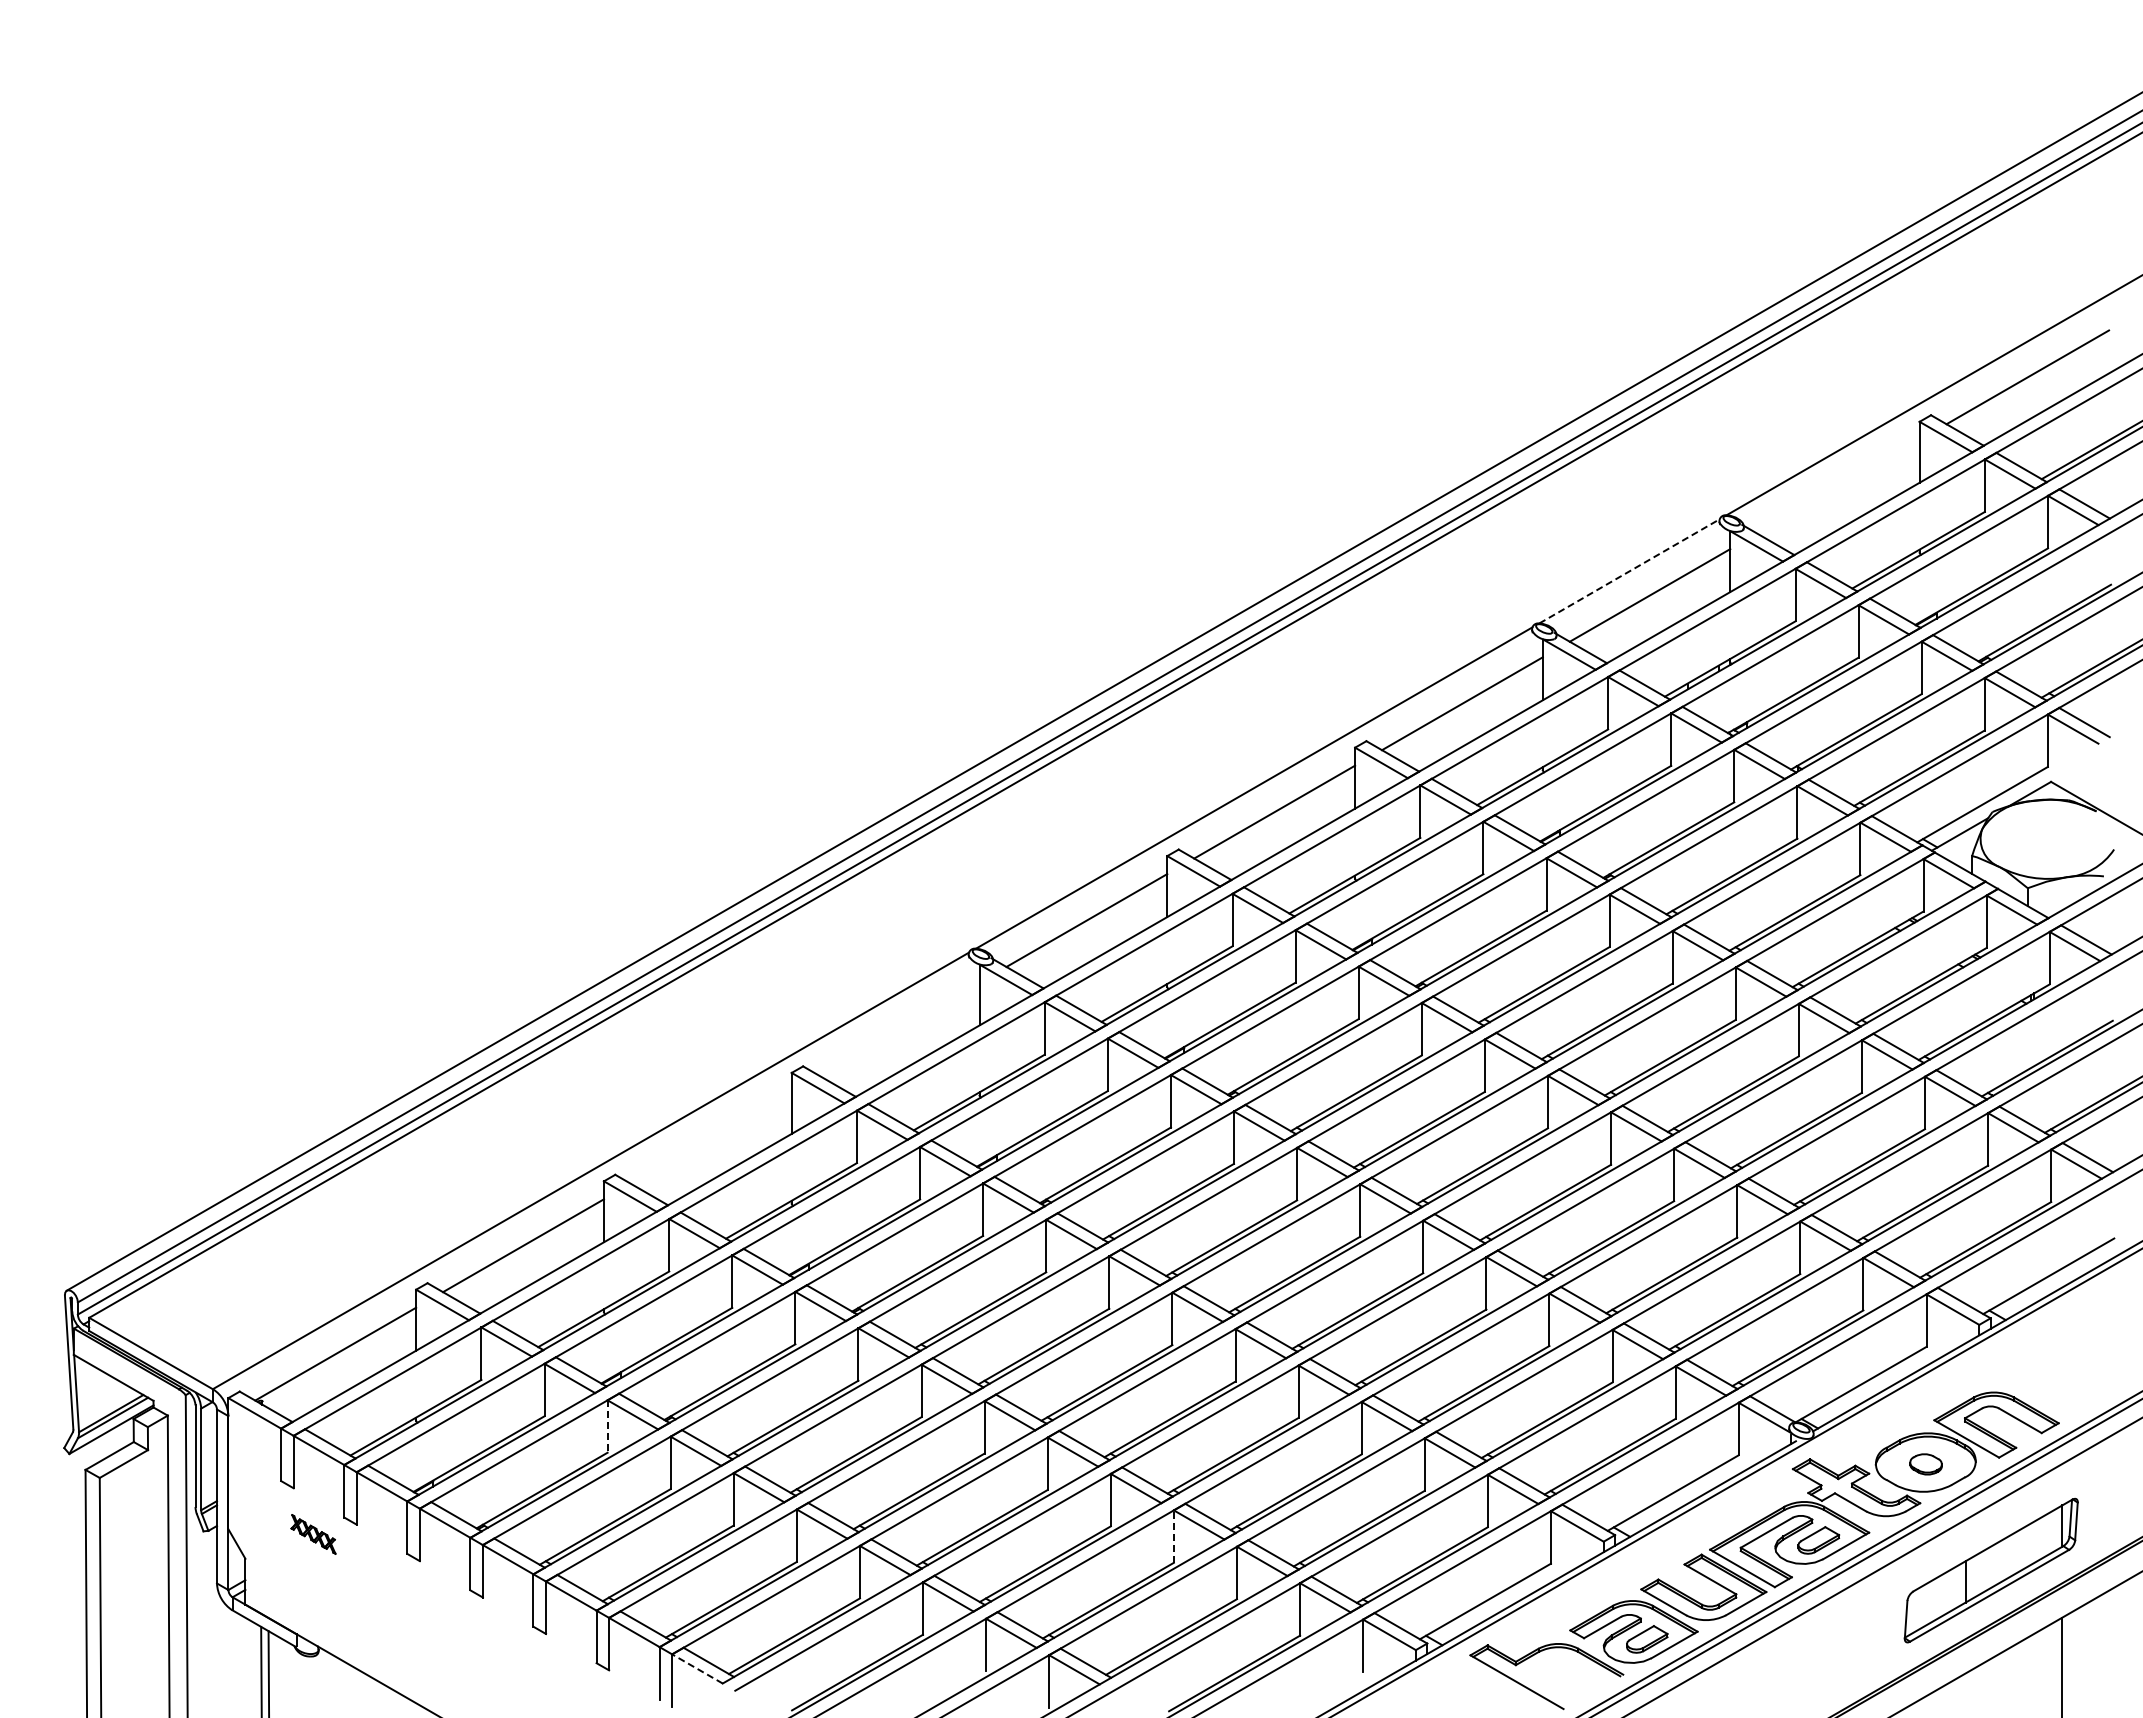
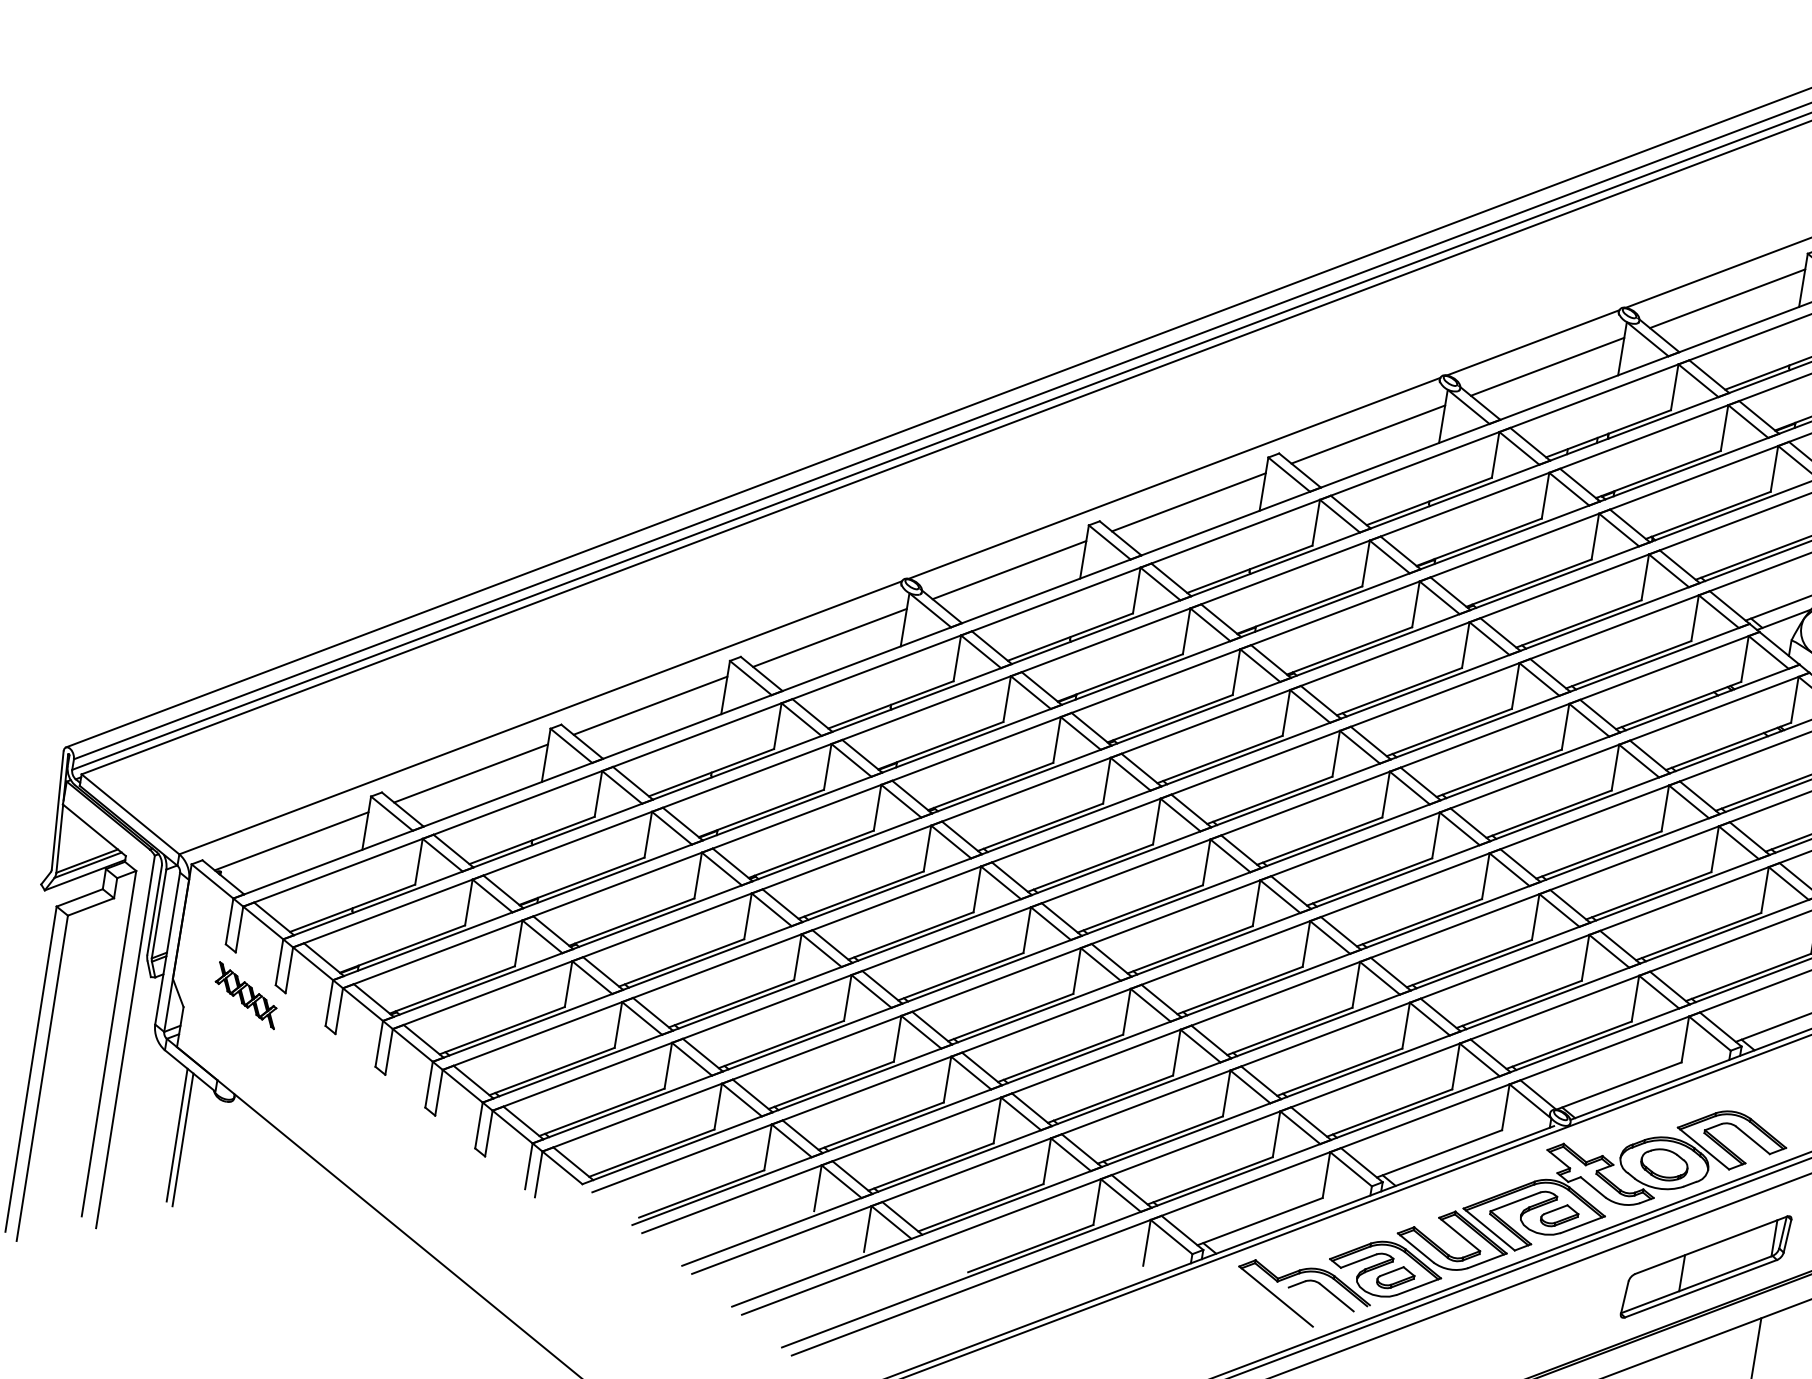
line: (1838, 486) -> (1727, 298), added
line: (1629, 571) -> (1533, 342), dashed -> solid
line: (898, 1028) -> (829, 637), added
line: (710, 1136) -> (649, 704), added
line: (607, 1427) -> (518, 944), dashed -> solid
part: (1925, 1464) -> (1663, 1164), size x1.67
part: (313, 1534) -> (246, 995), size x1.67
line: (1173, 1536) -> (997, 1120), dashed -> solid
part: (1572, 1666) -> (1326, 1290), added
line: (697, 1668) -> (562, 1167), dashed -> solid

